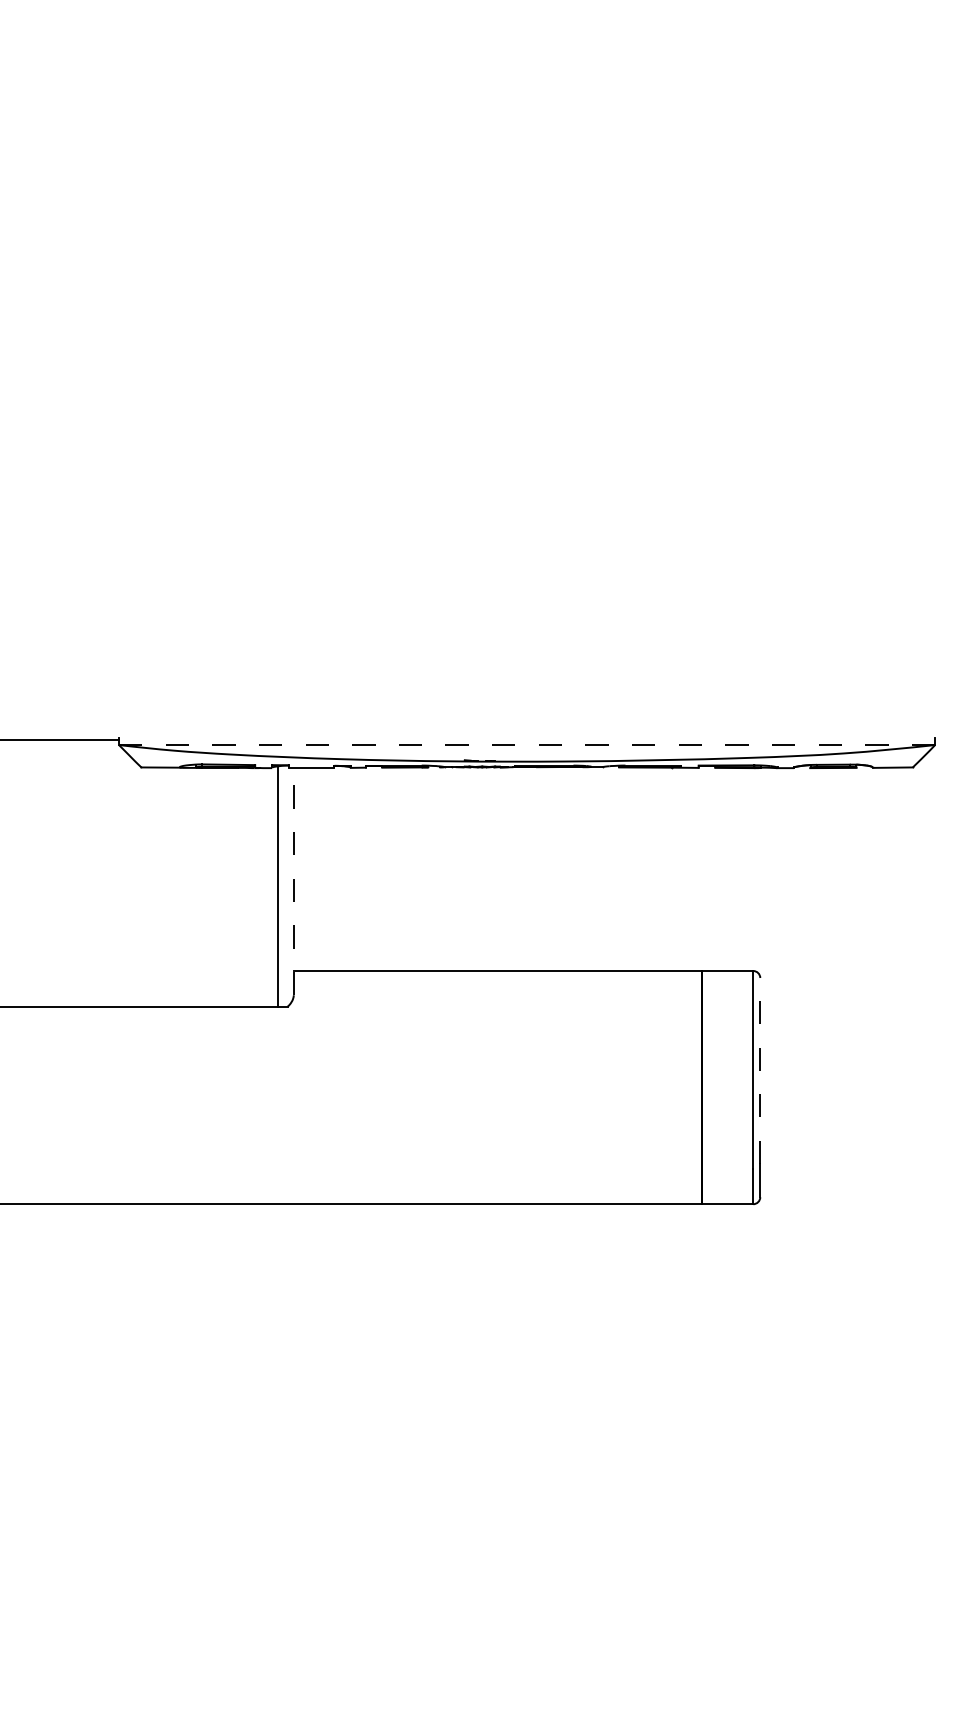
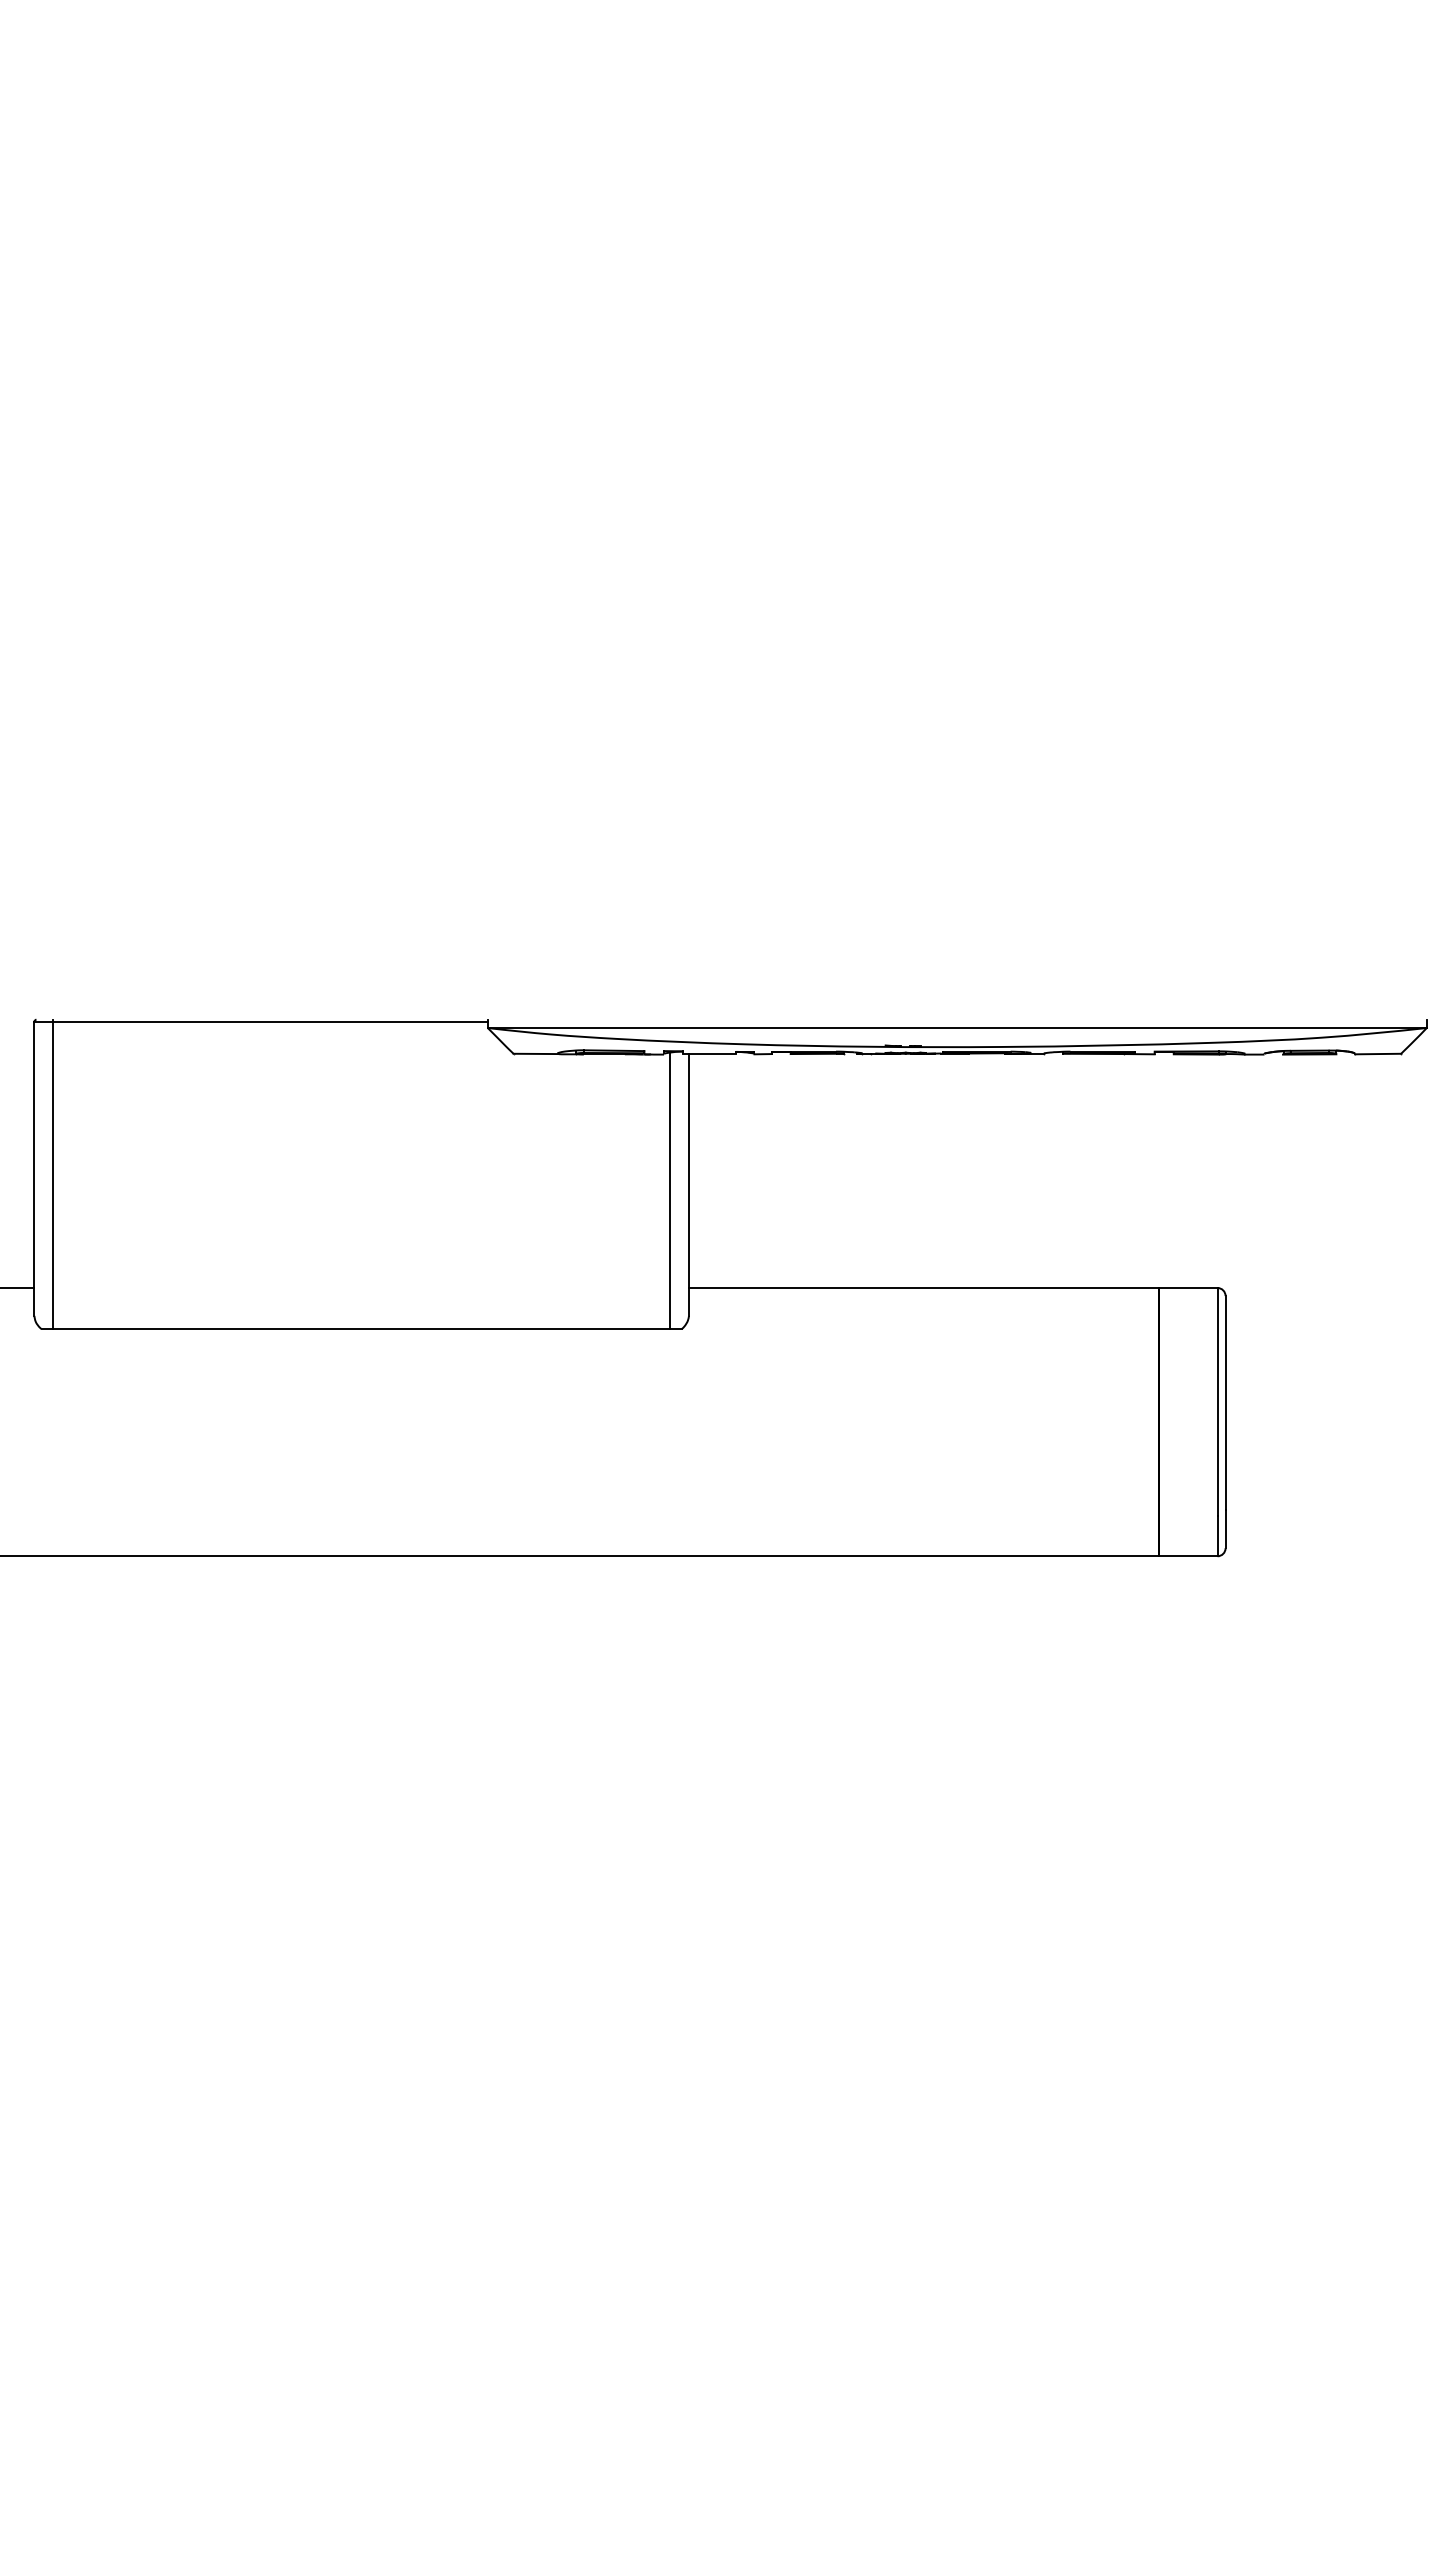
line: (526, 745) -> (956, 1028), dashed -> solid
line: (294, 881) -> (689, 1185), dashed -> solid
line: (760, 1070) -> (1225, 1402), dashed -> solid

